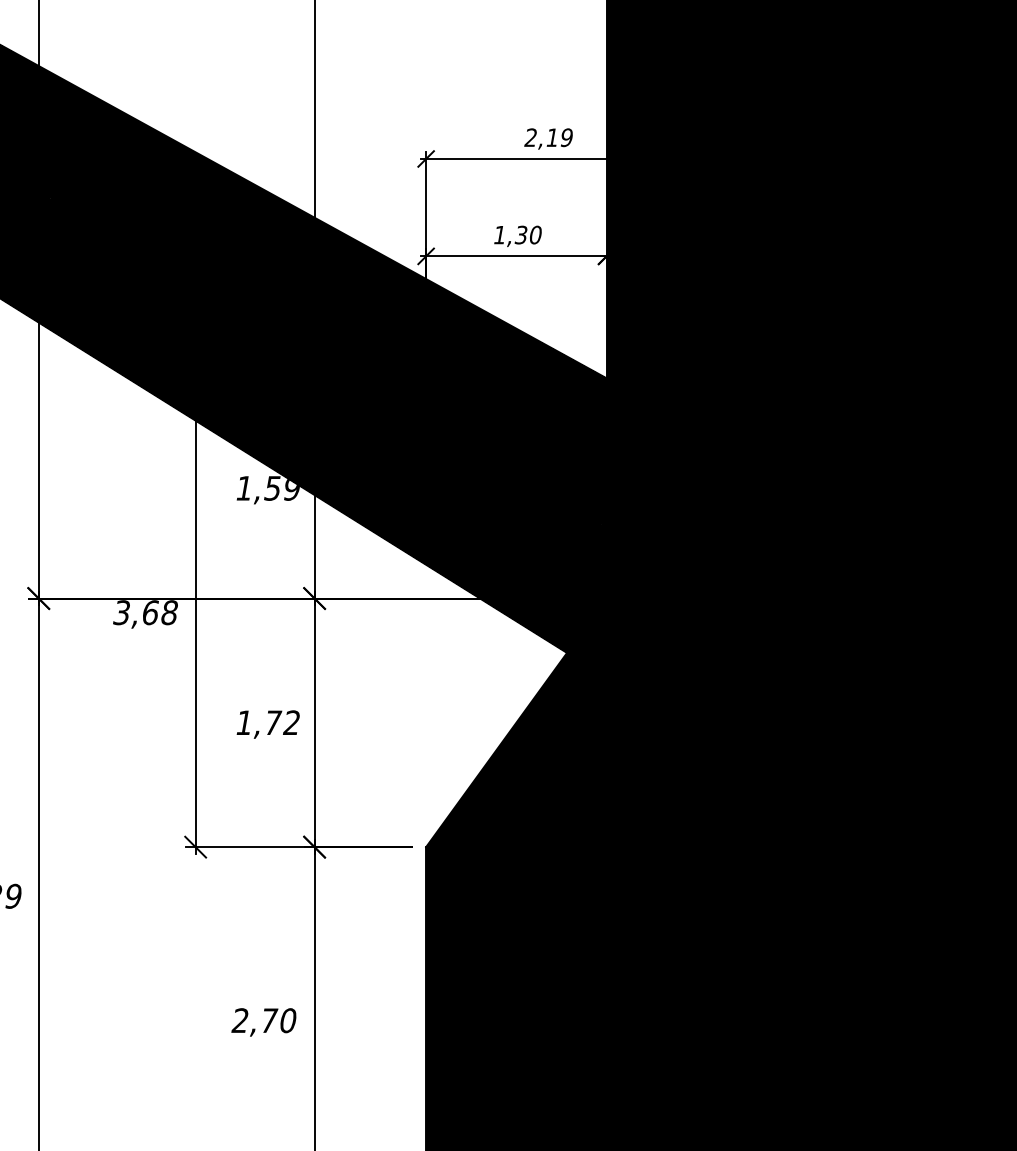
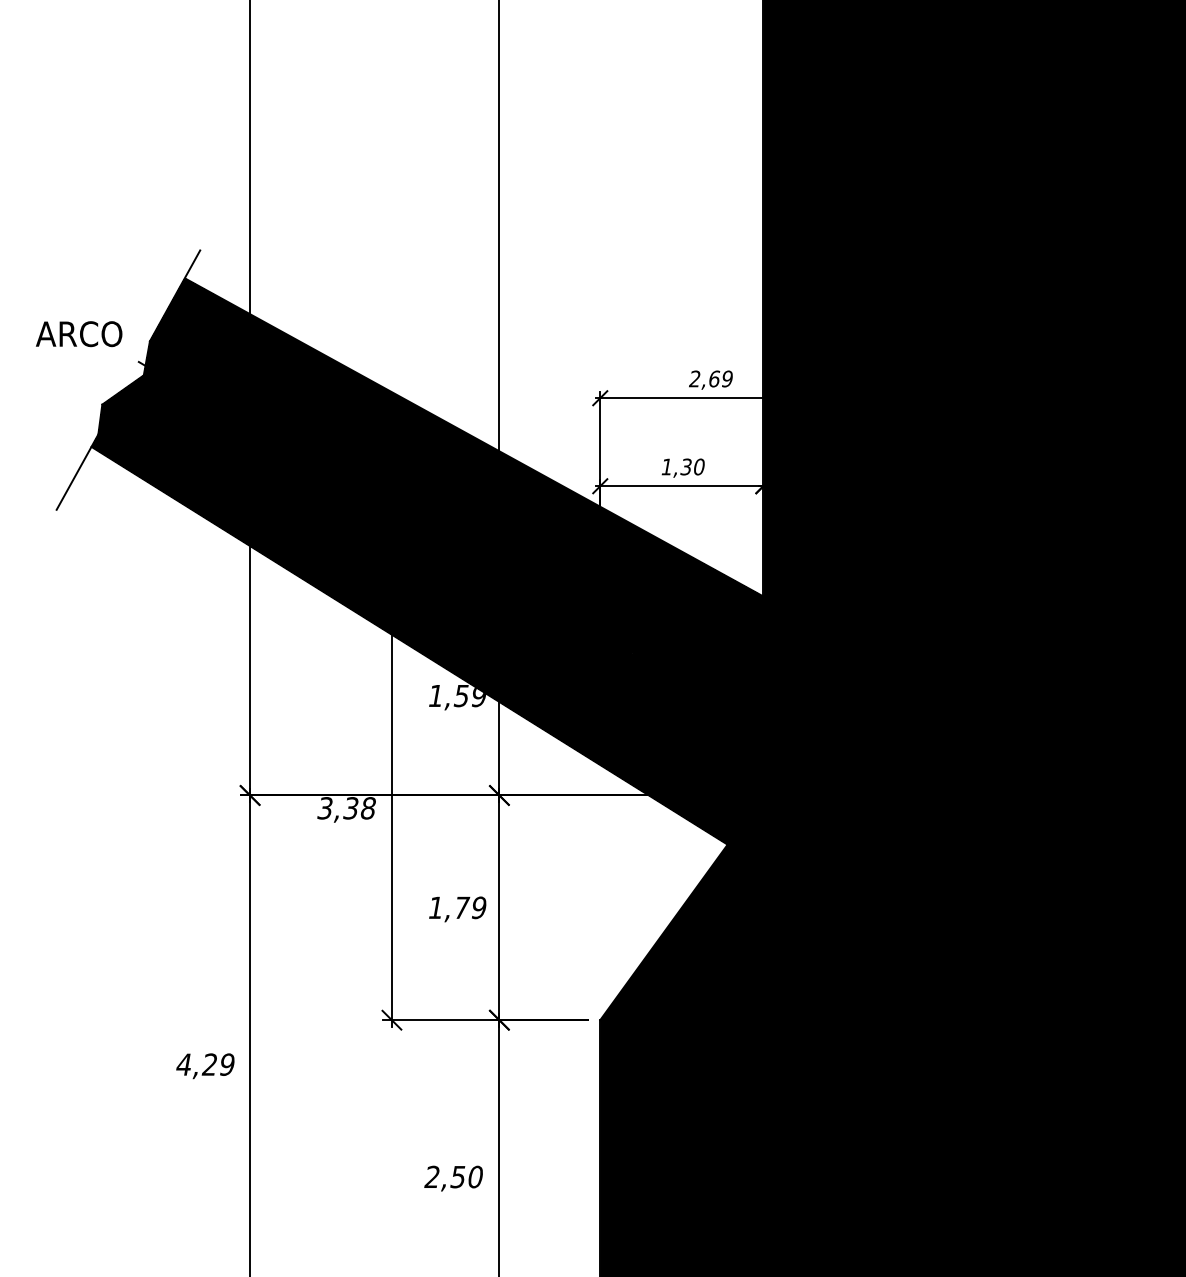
text: (552, 137) -> (714, 378), 2,19 -> 2,69
text: (149, 612) -> (350, 808), 3,68 -> 3,38
text: (291, 722) -> (478, 907), 1,72 -> 1,79
text: (269, 1021) -> (458, 1177), 2,70 -> 2,50

